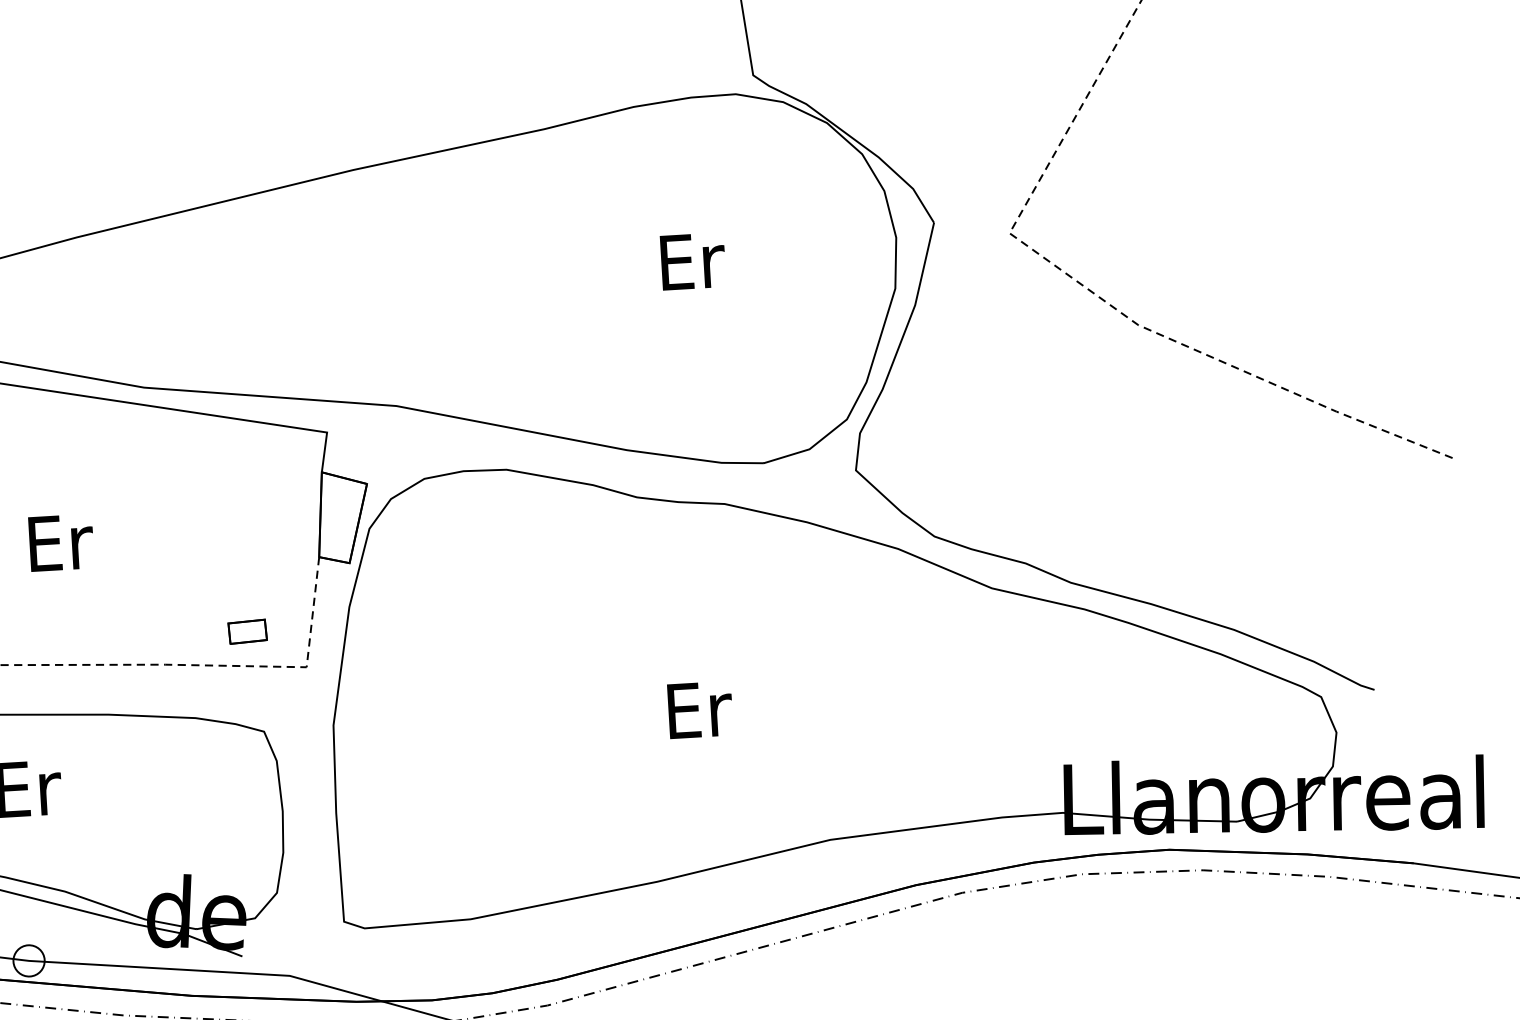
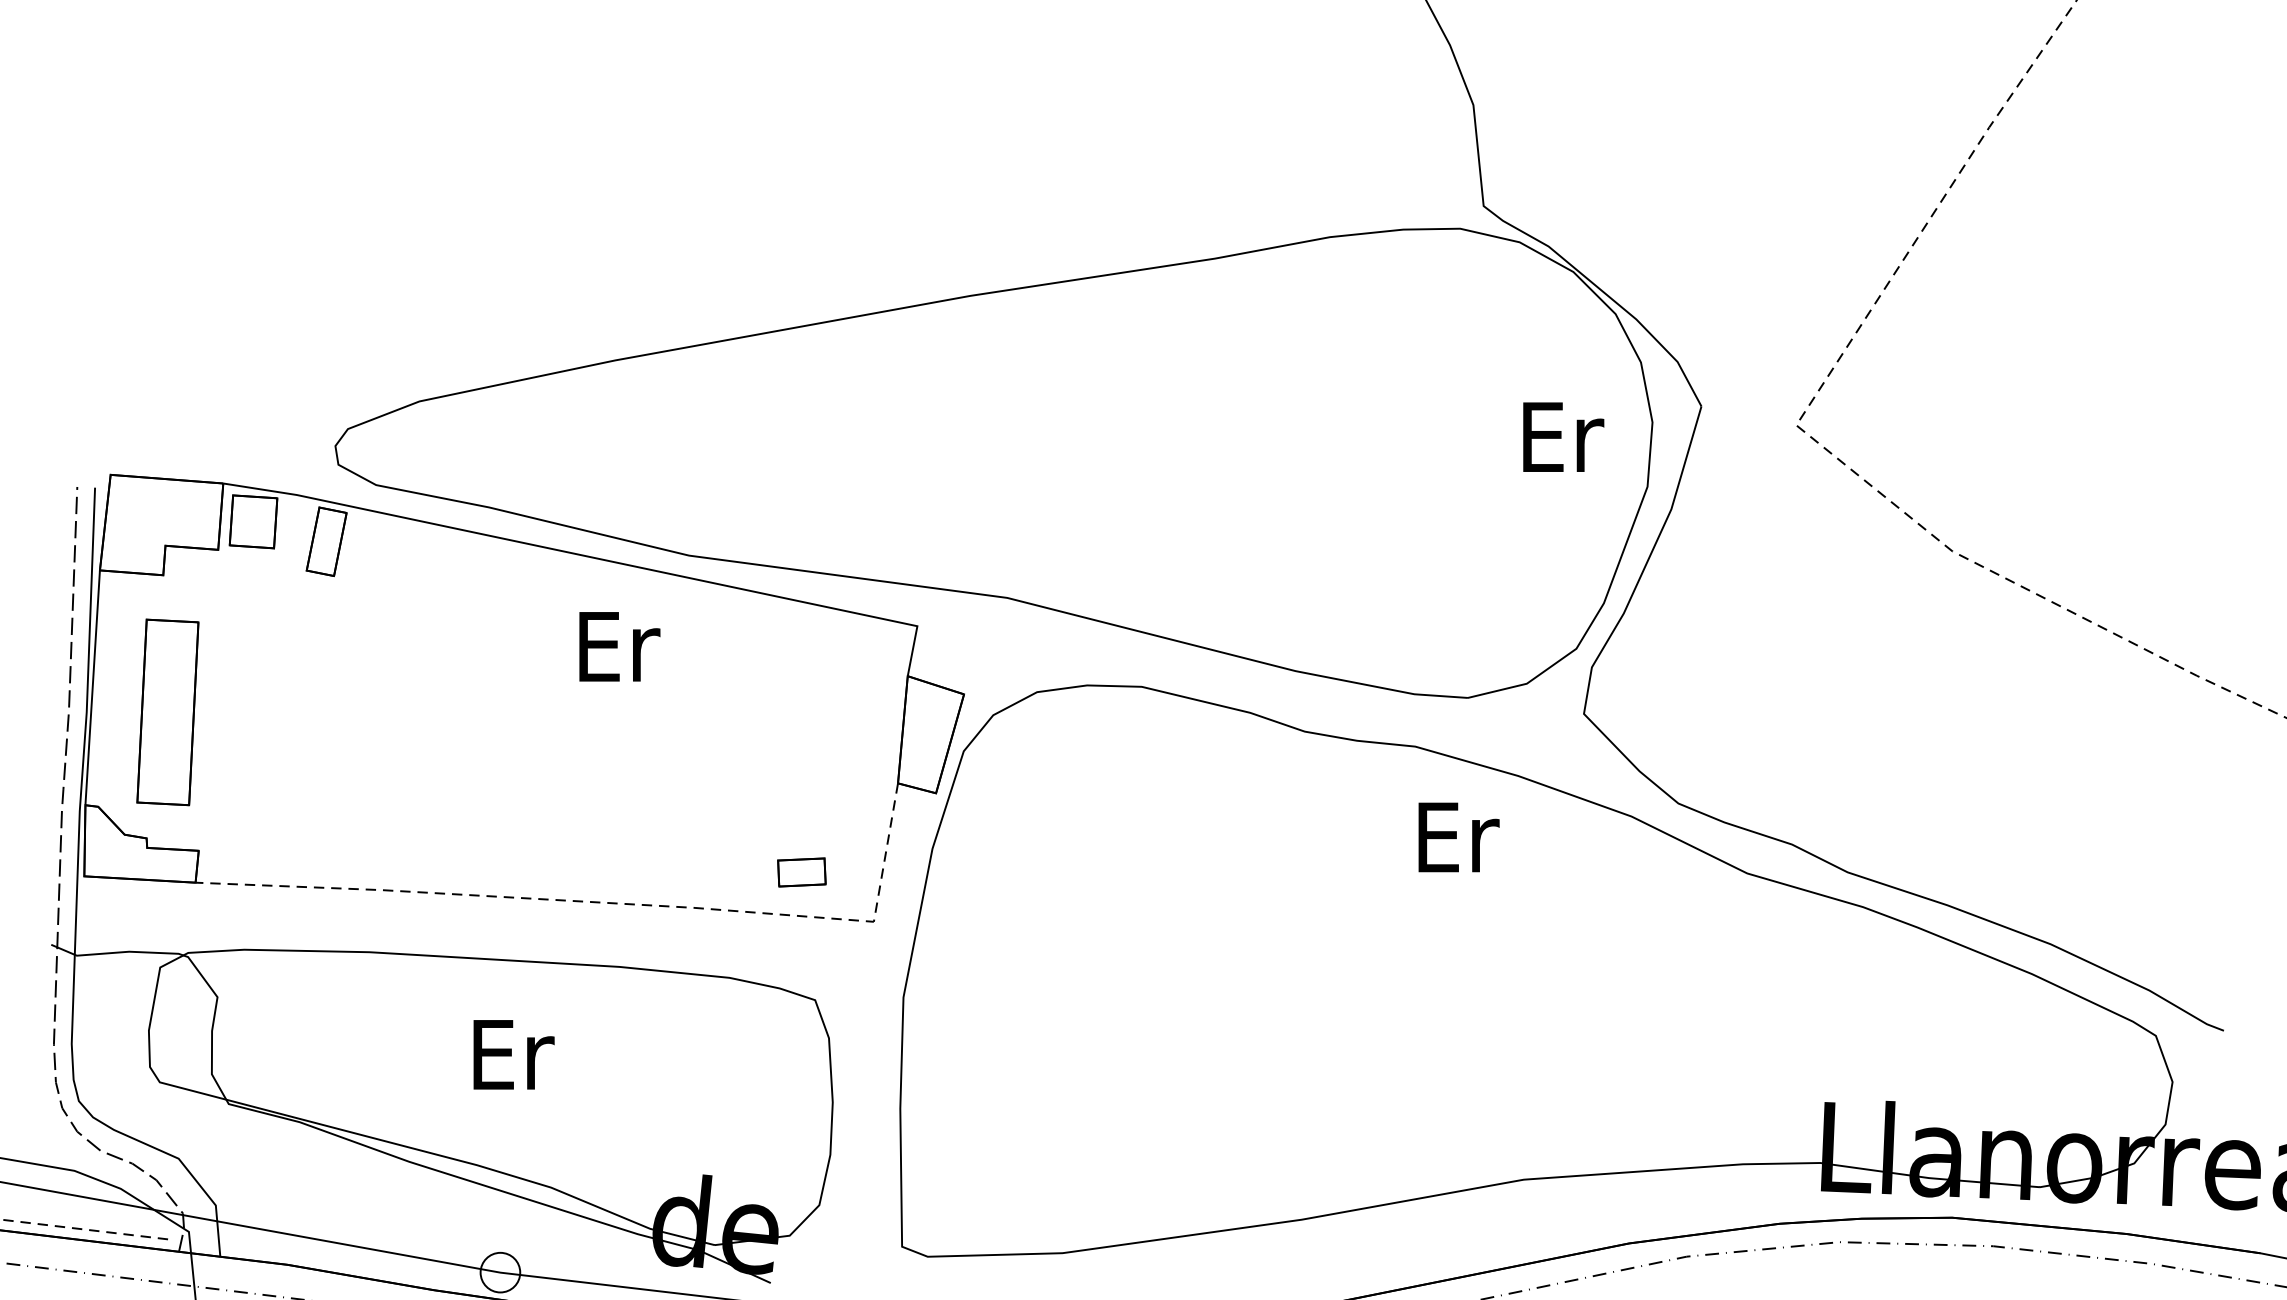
text: (693, 260) -> (1563, 436), moved
text: (61, 542) -> (619, 646), moved
text: (699, 710) -> (1458, 837), moved

